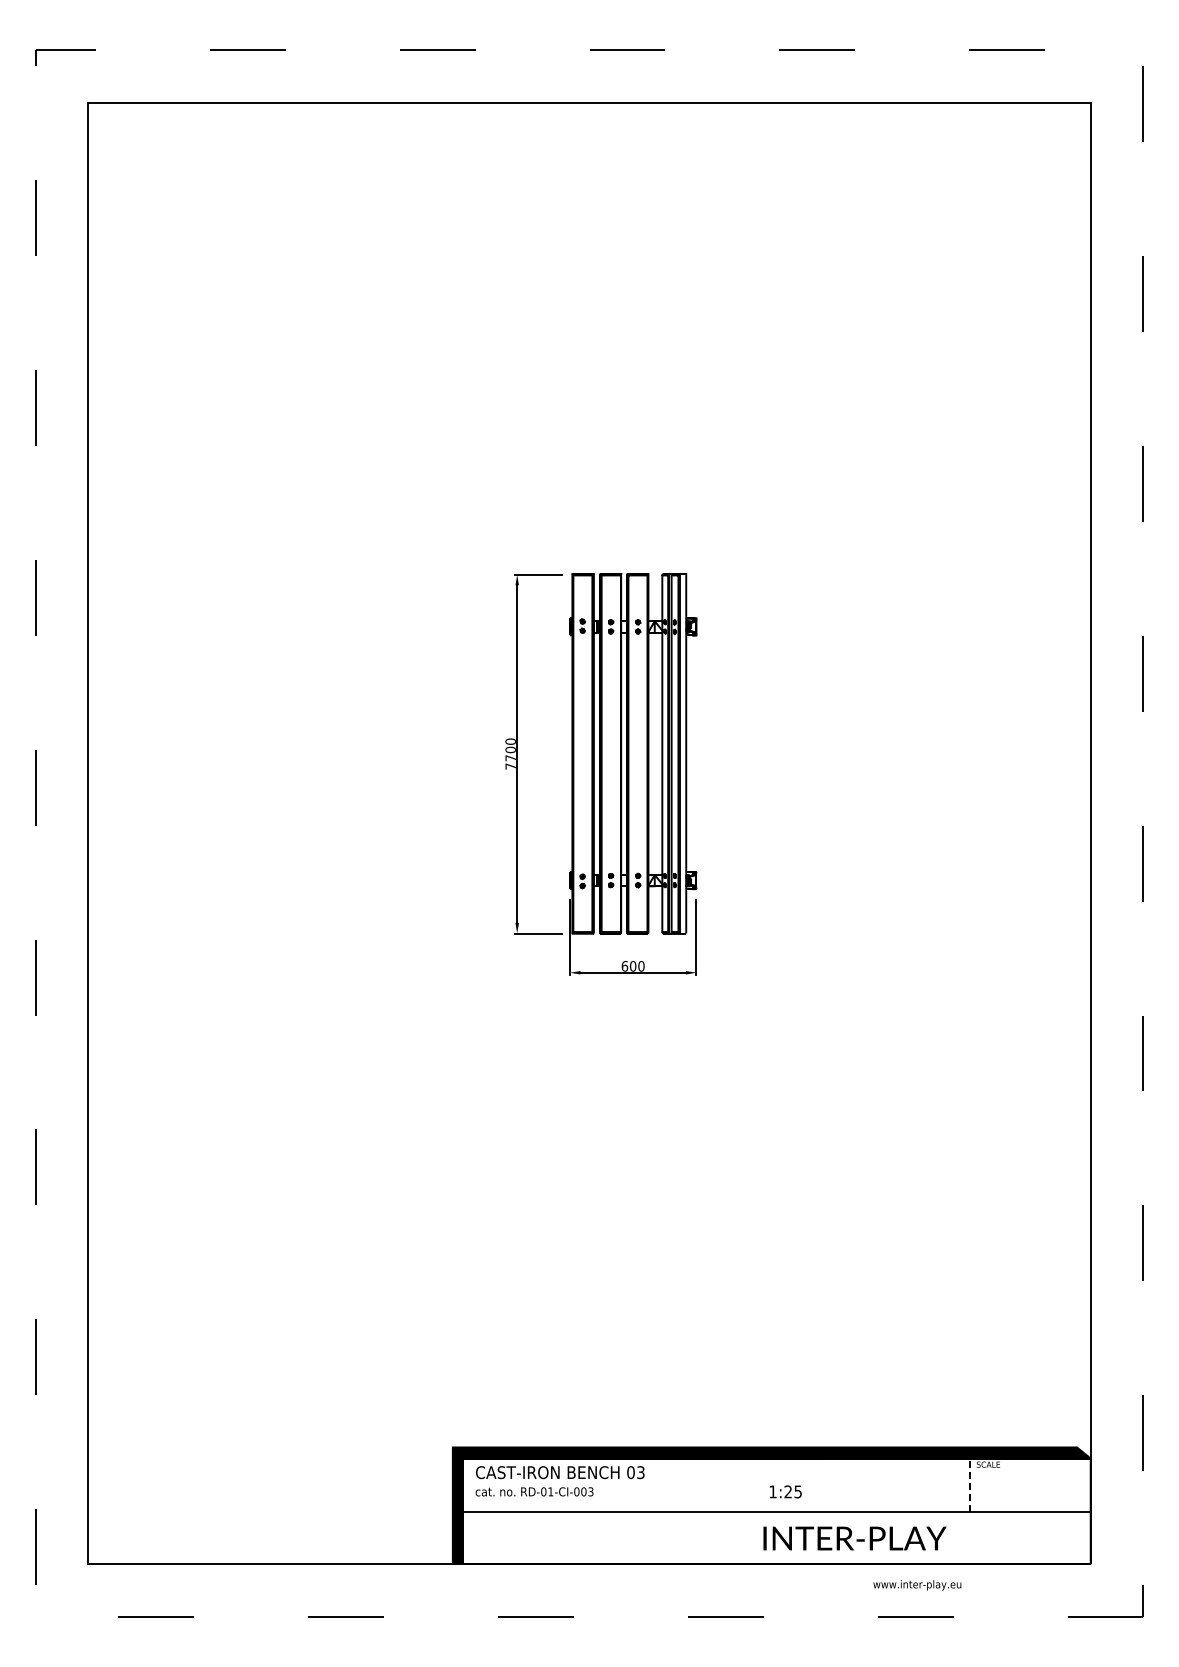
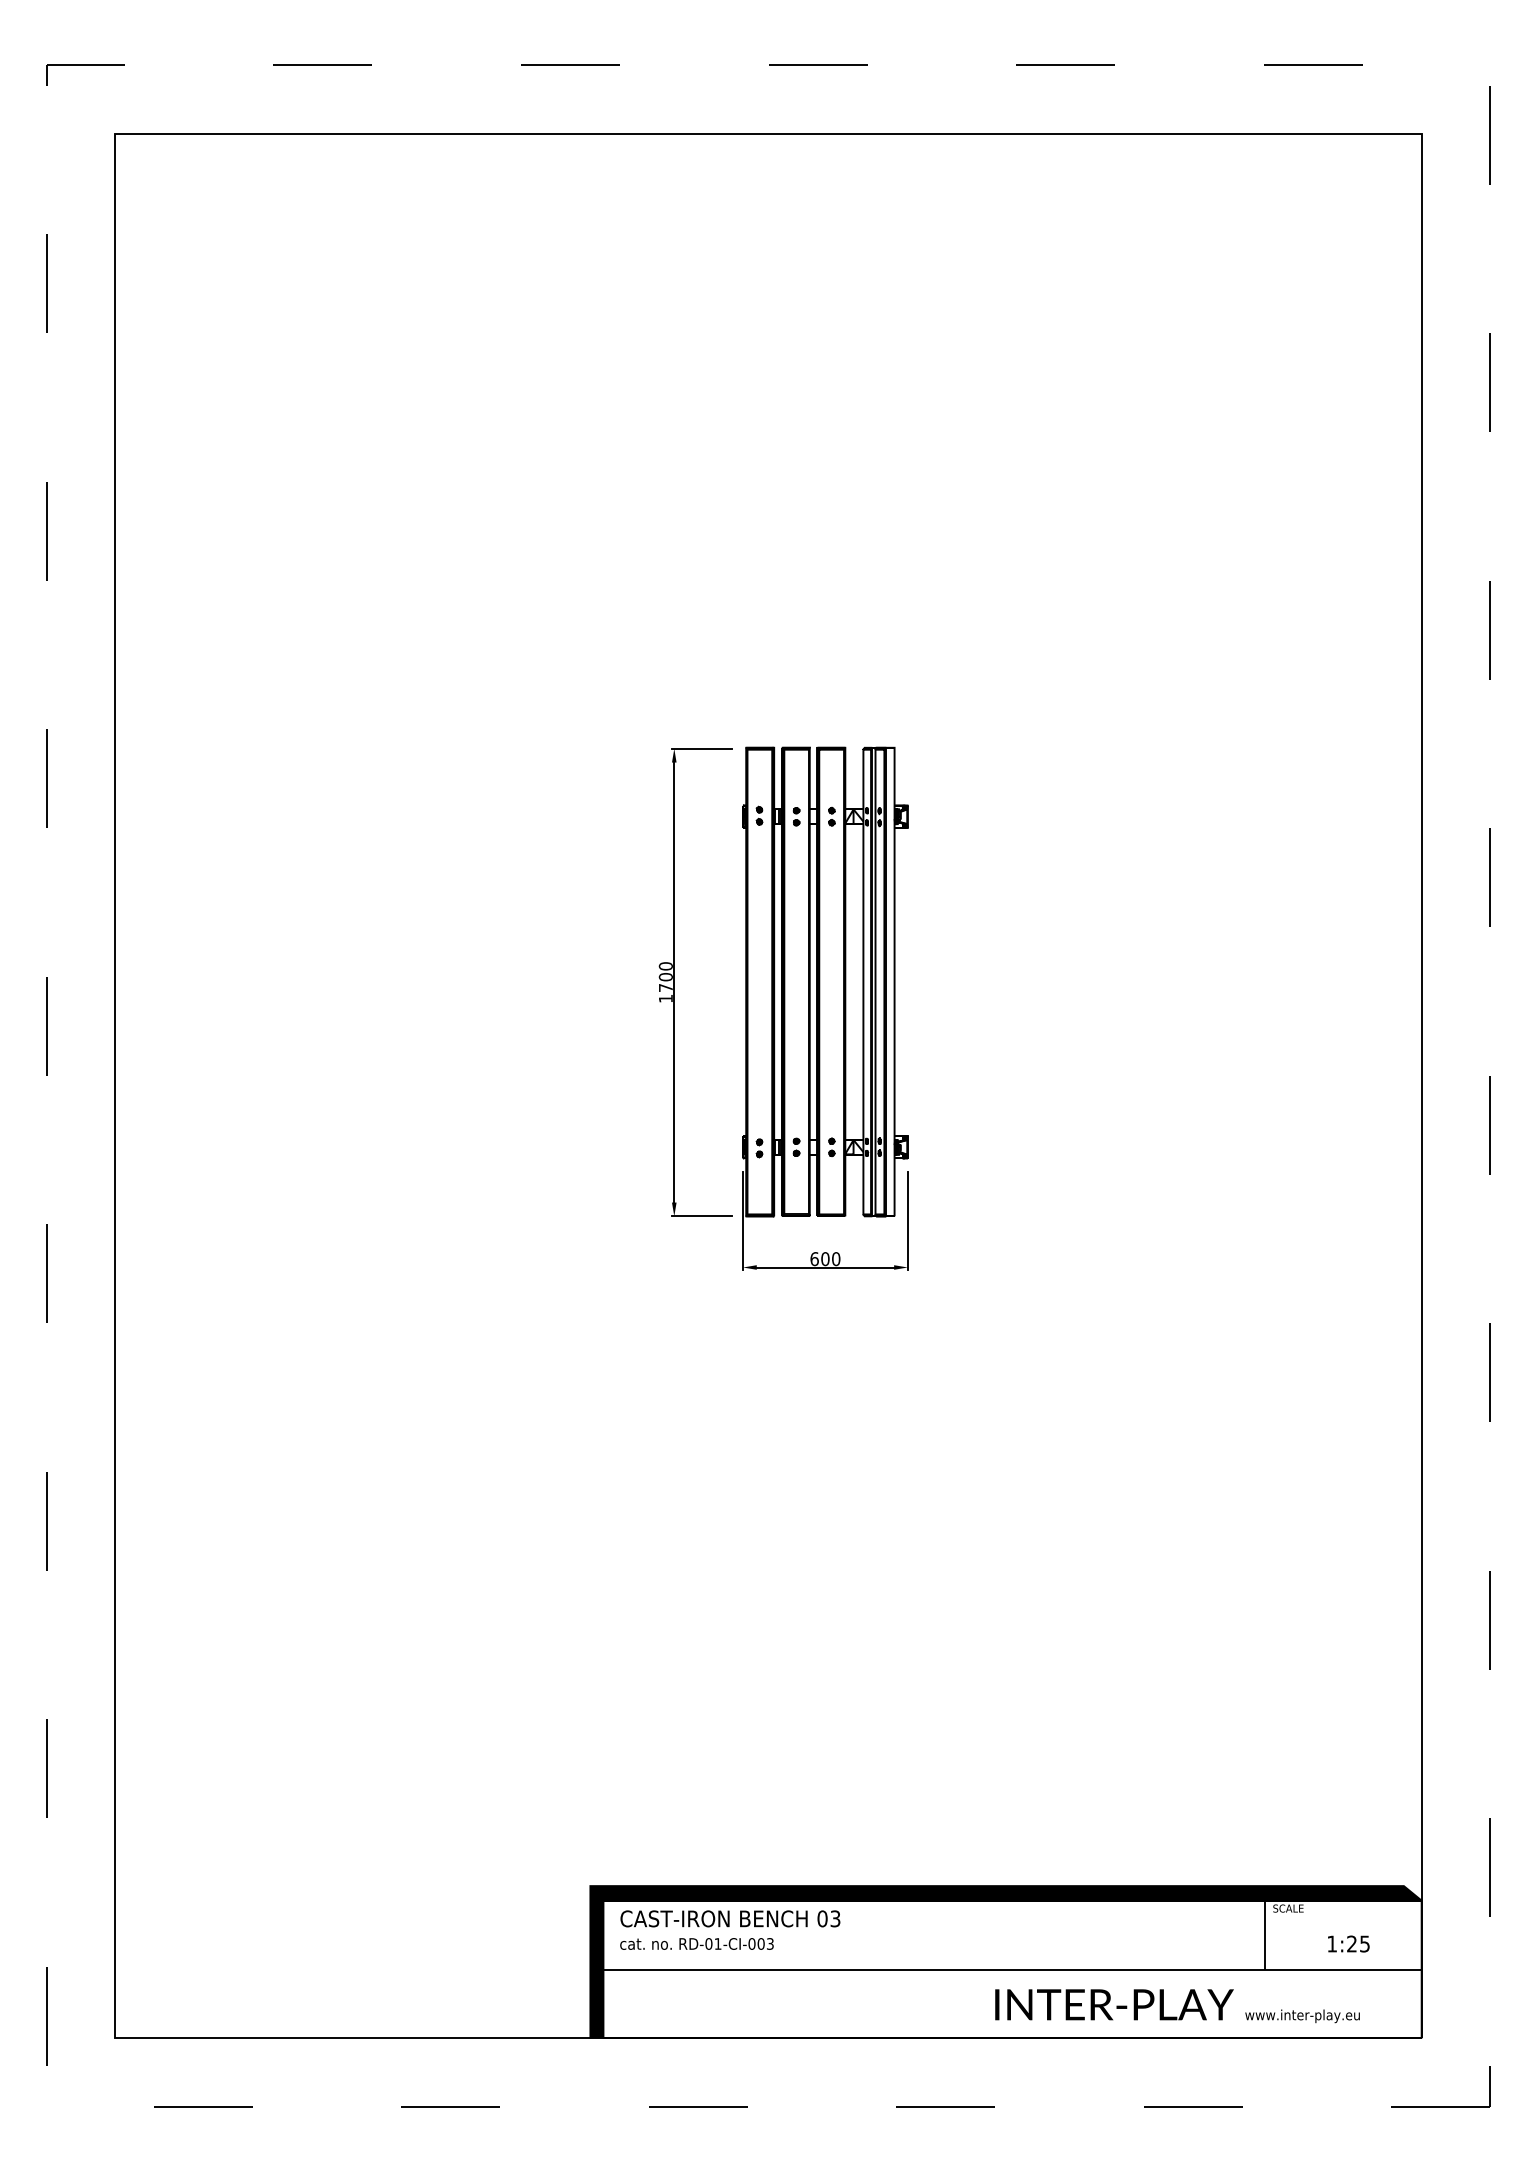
text: (510, 766) -> (665, 998), 7700 -> 1700
line: (970, 1484) -> (1265, 1934), dashed -> solid
text: (785, 1491) -> (1348, 1943), moved
text: (917, 1585) -> (1302, 2016), moved

